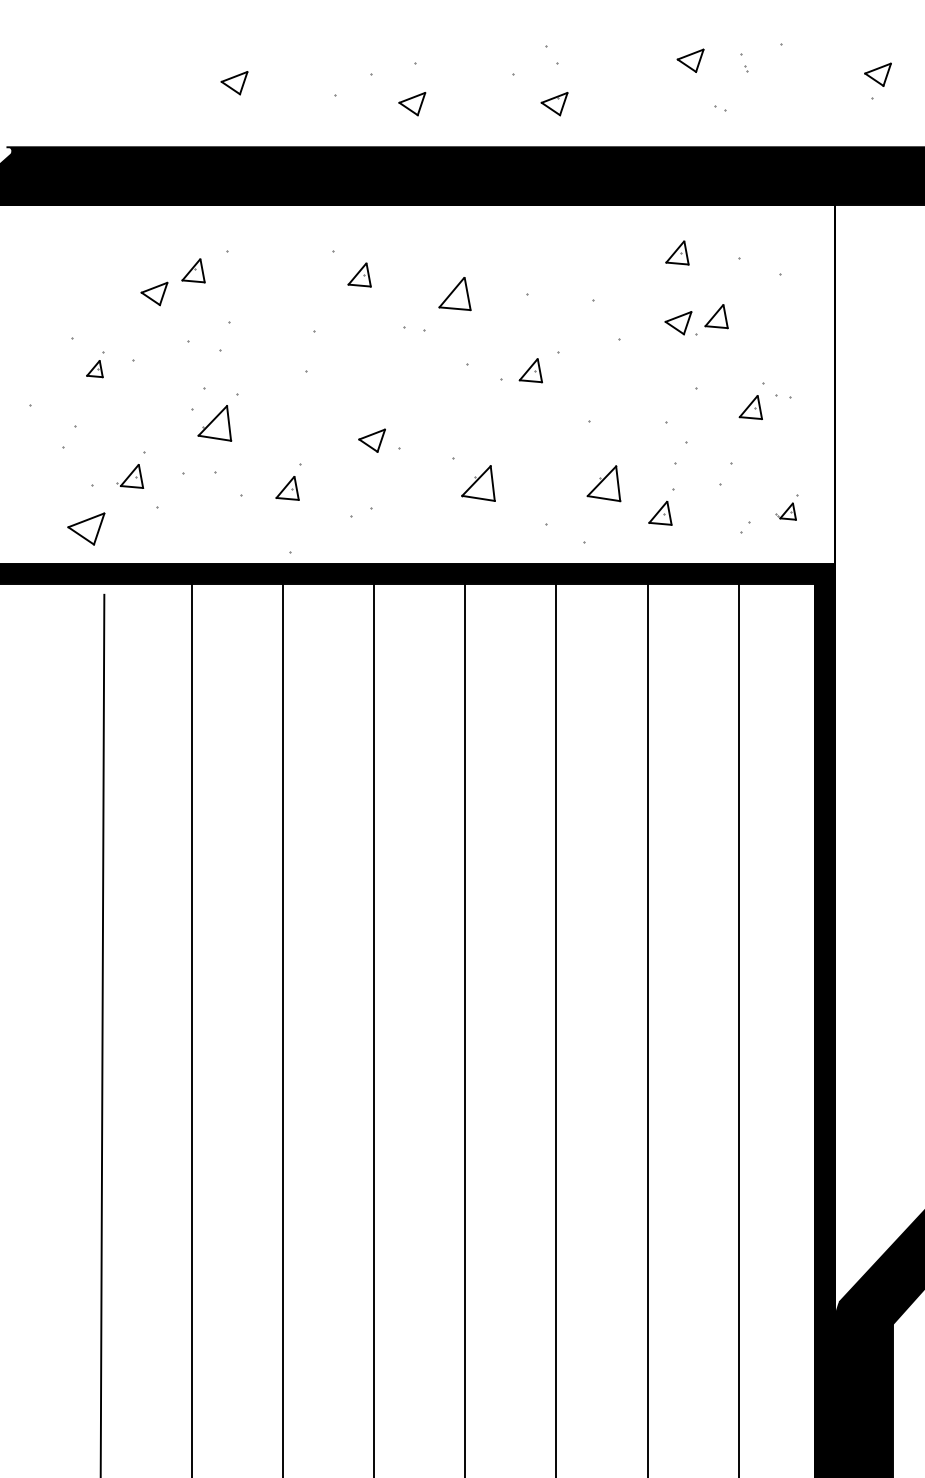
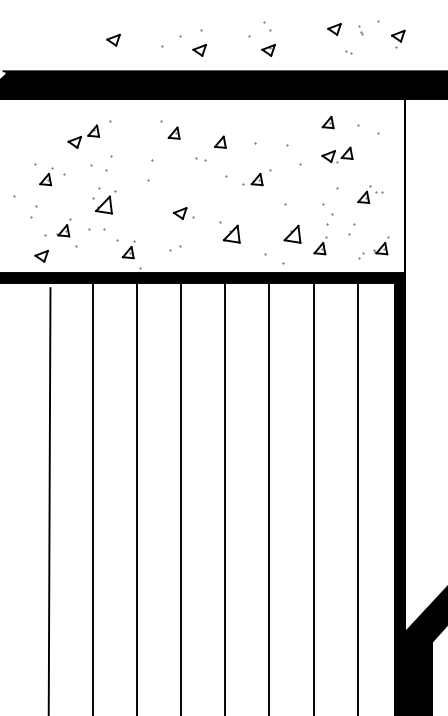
part: (878, 79) -> (398, 38), moved
part: (455, 292) -> (220, 141), size x0.71
part: (96, 364) -> (46, 176), size x1.43
part: (288, 482) -> (128, 249), moved
part: (787, 506) -> (381, 245), size x1.43
part: (85, 529) -> (41, 256), size x0.71

